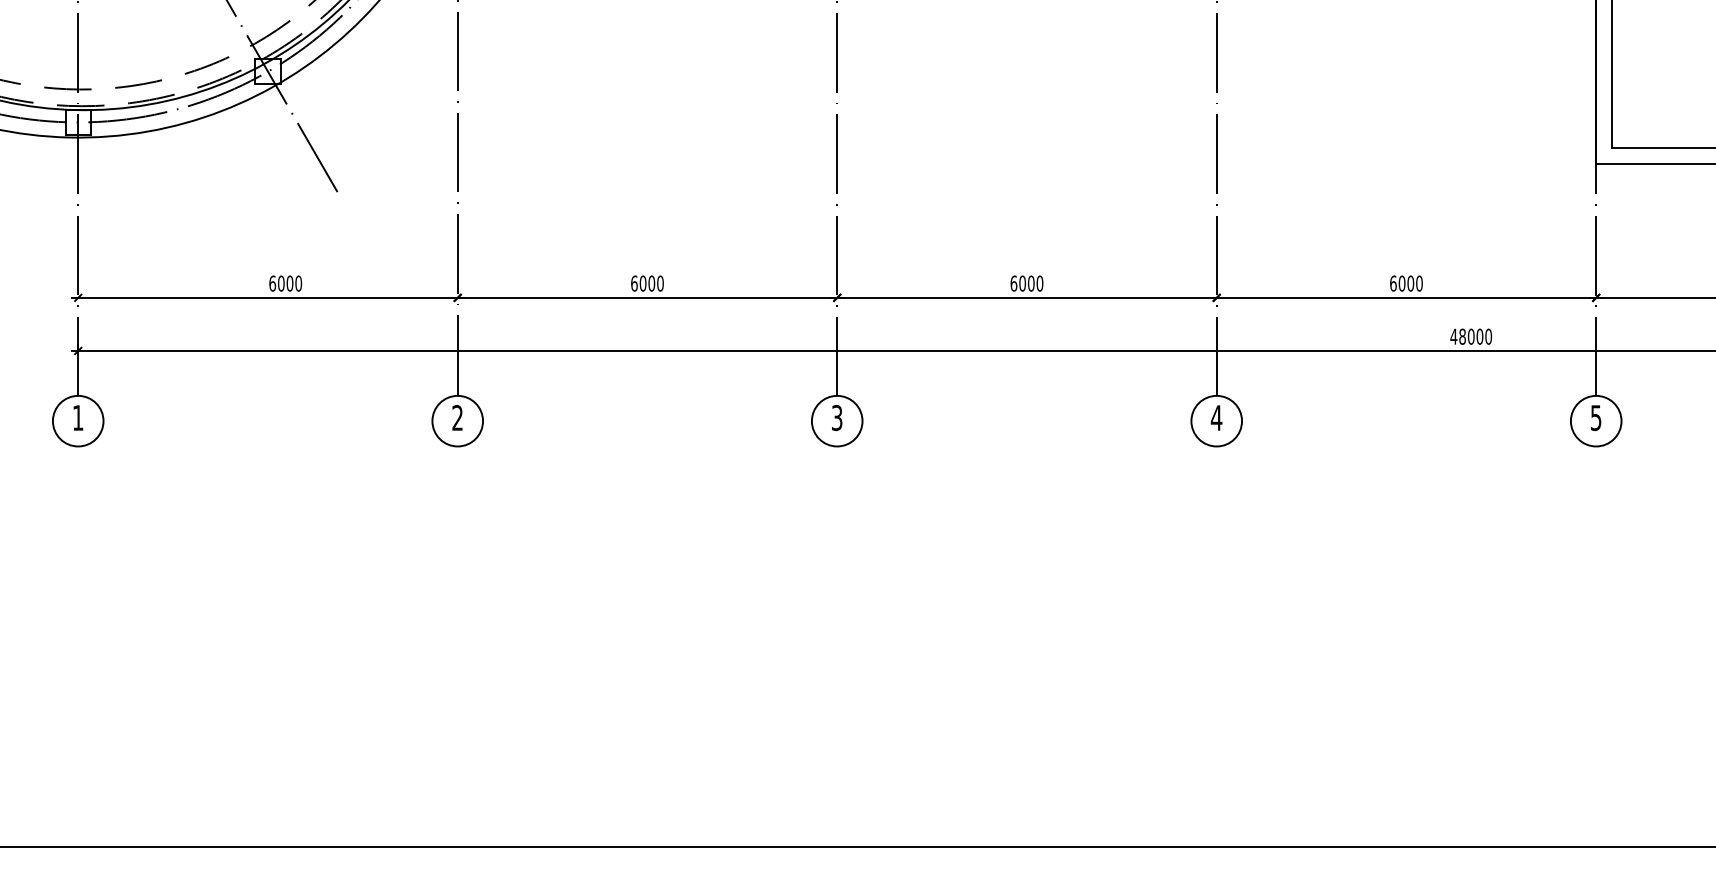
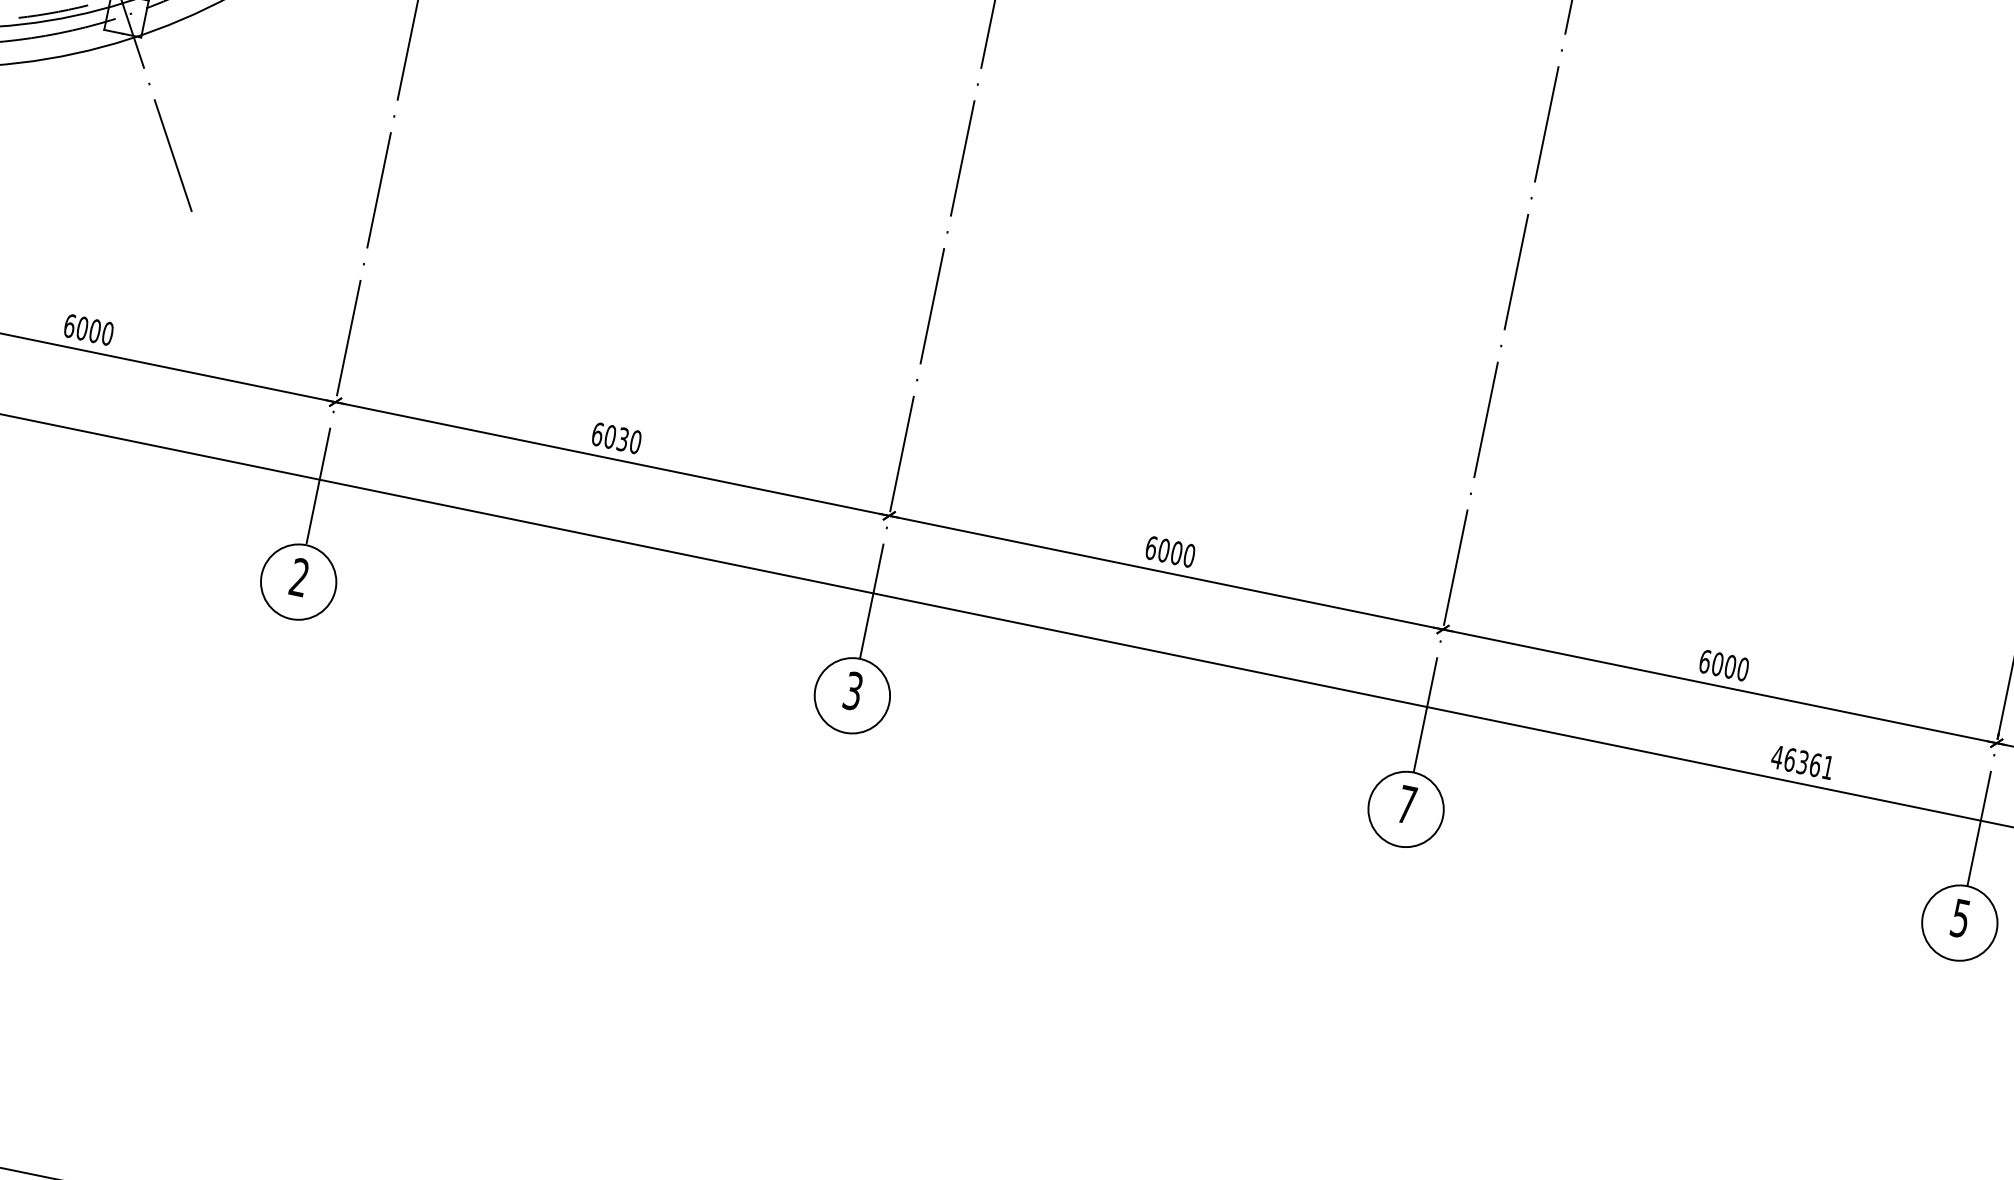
text: (651, 283) -> (622, 439), 6000 -> 6030
text: (1475, 336) -> (1809, 763), 48000 -> 46361
text: (1216, 417) -> (1406, 804), 4 -> 7

